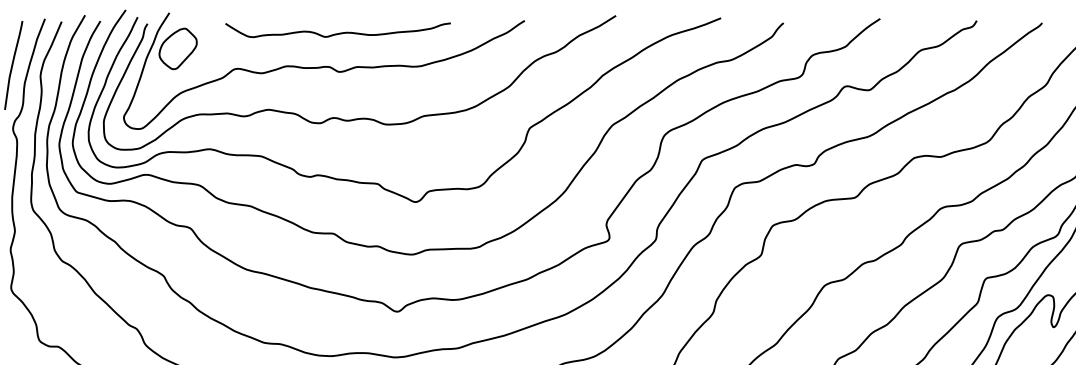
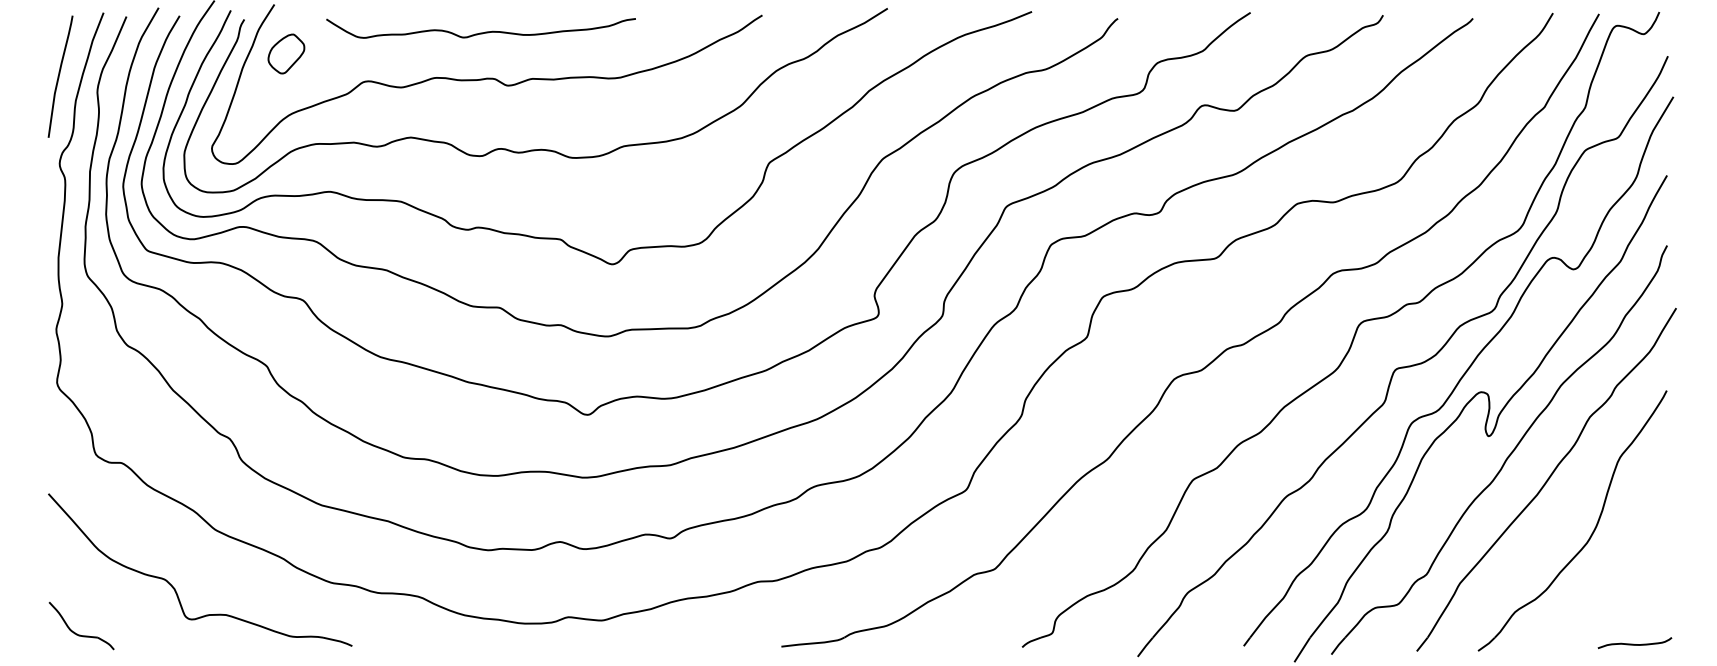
curve: (337, 33) -> (480, 32), moved
part: (178, 48) -> (286, 53), size x0.7

